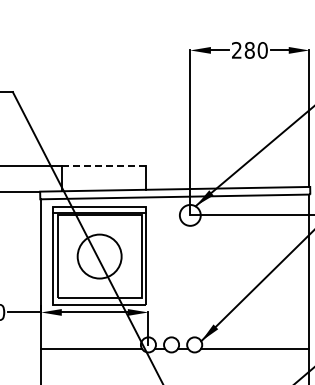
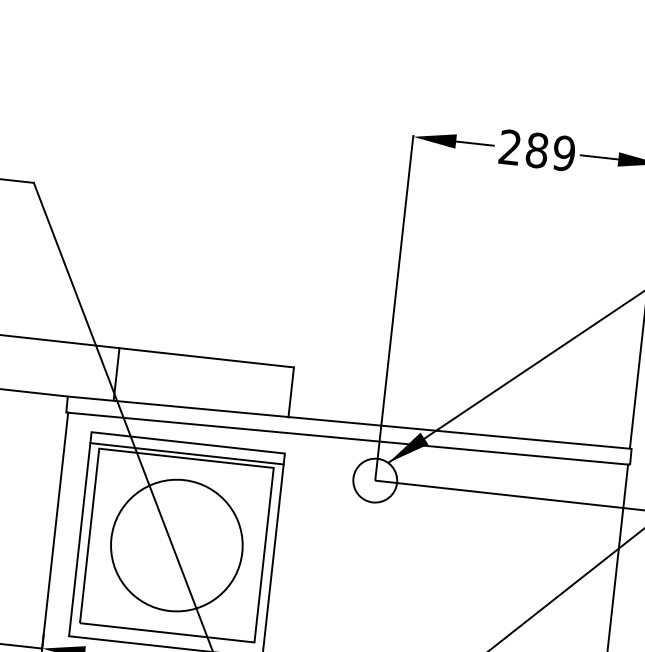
text: (262, 50) -> (563, 153), 280 -> 289
line: (104, 166) -> (207, 358), dashed -> solid
circle: (99, 256) -> (176, 545), size x1.43

